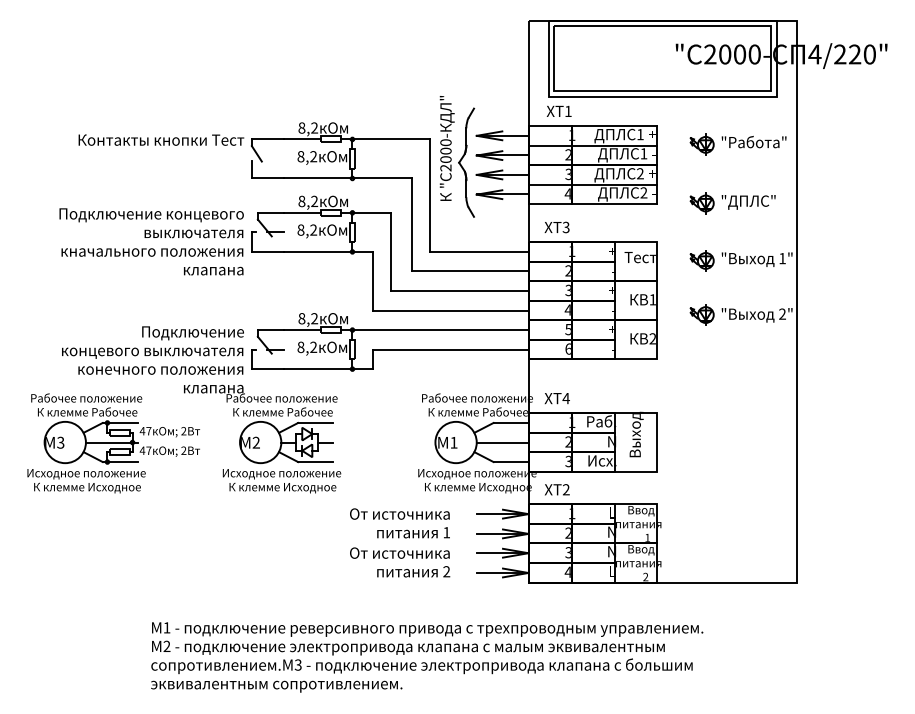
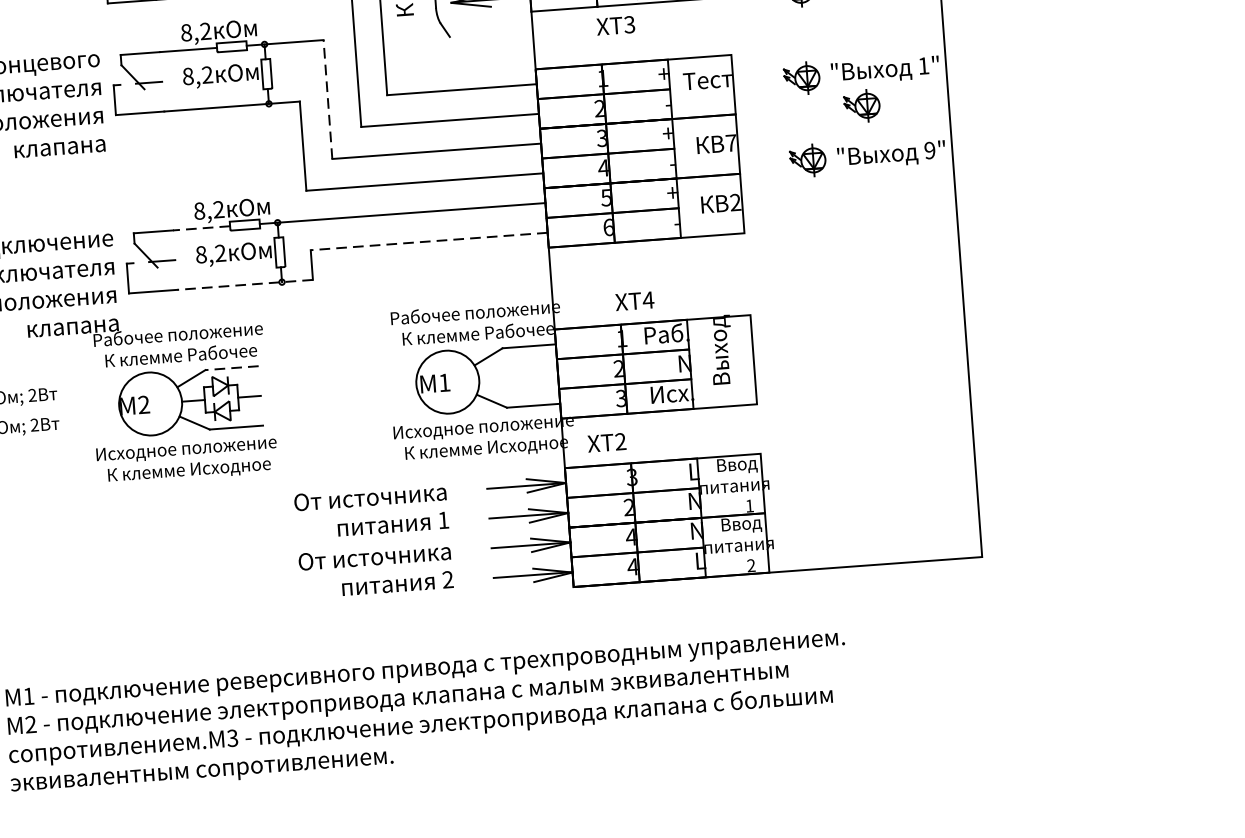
text: (556, 227) -> (614, 25), moved
line: (391, 251) -> (328, 98), solid -> dashed
part: (739, 281) -> (860, 105), added
text: (652, 299) -> (730, 142), 1 -> 7
text: (782, 314) -> (929, 151), 2" -> 9"
line: (302, 330) -> (201, 228), solid -> dashed
line: (450, 349) -> (428, 241), solid -> dashed
line: (328, 369) -> (245, 285), solid -> dashed
text: (556, 398) -> (633, 301), moved
line: (315, 422) -> (231, 367), solid -> dashed
line: (502, 442) -> (518, 376), removed
text: (571, 513) -> (631, 477), 1 -> 3
text: (567, 552) -> (629, 537), 3 -> 4

